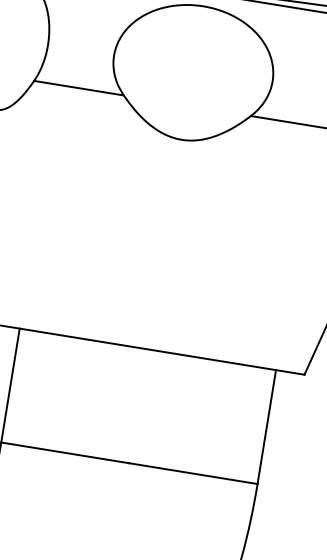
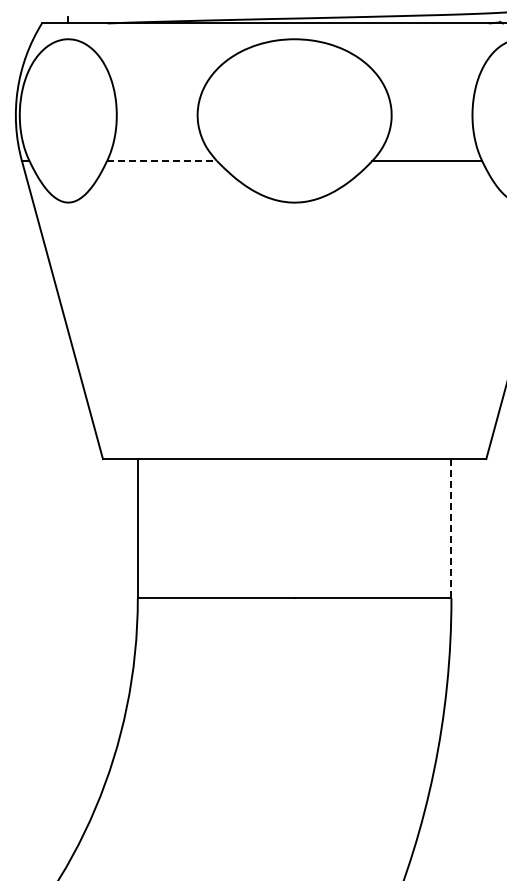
line: (78, 87) -> (161, 160), solid -> dashed
line: (266, 426) -> (451, 528), solid -> dashed

